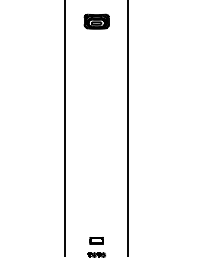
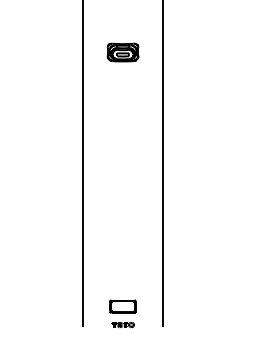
part: (96, 21) -> (122, 52), moved
part: (96, 240) -> (122, 306), size x1.6

